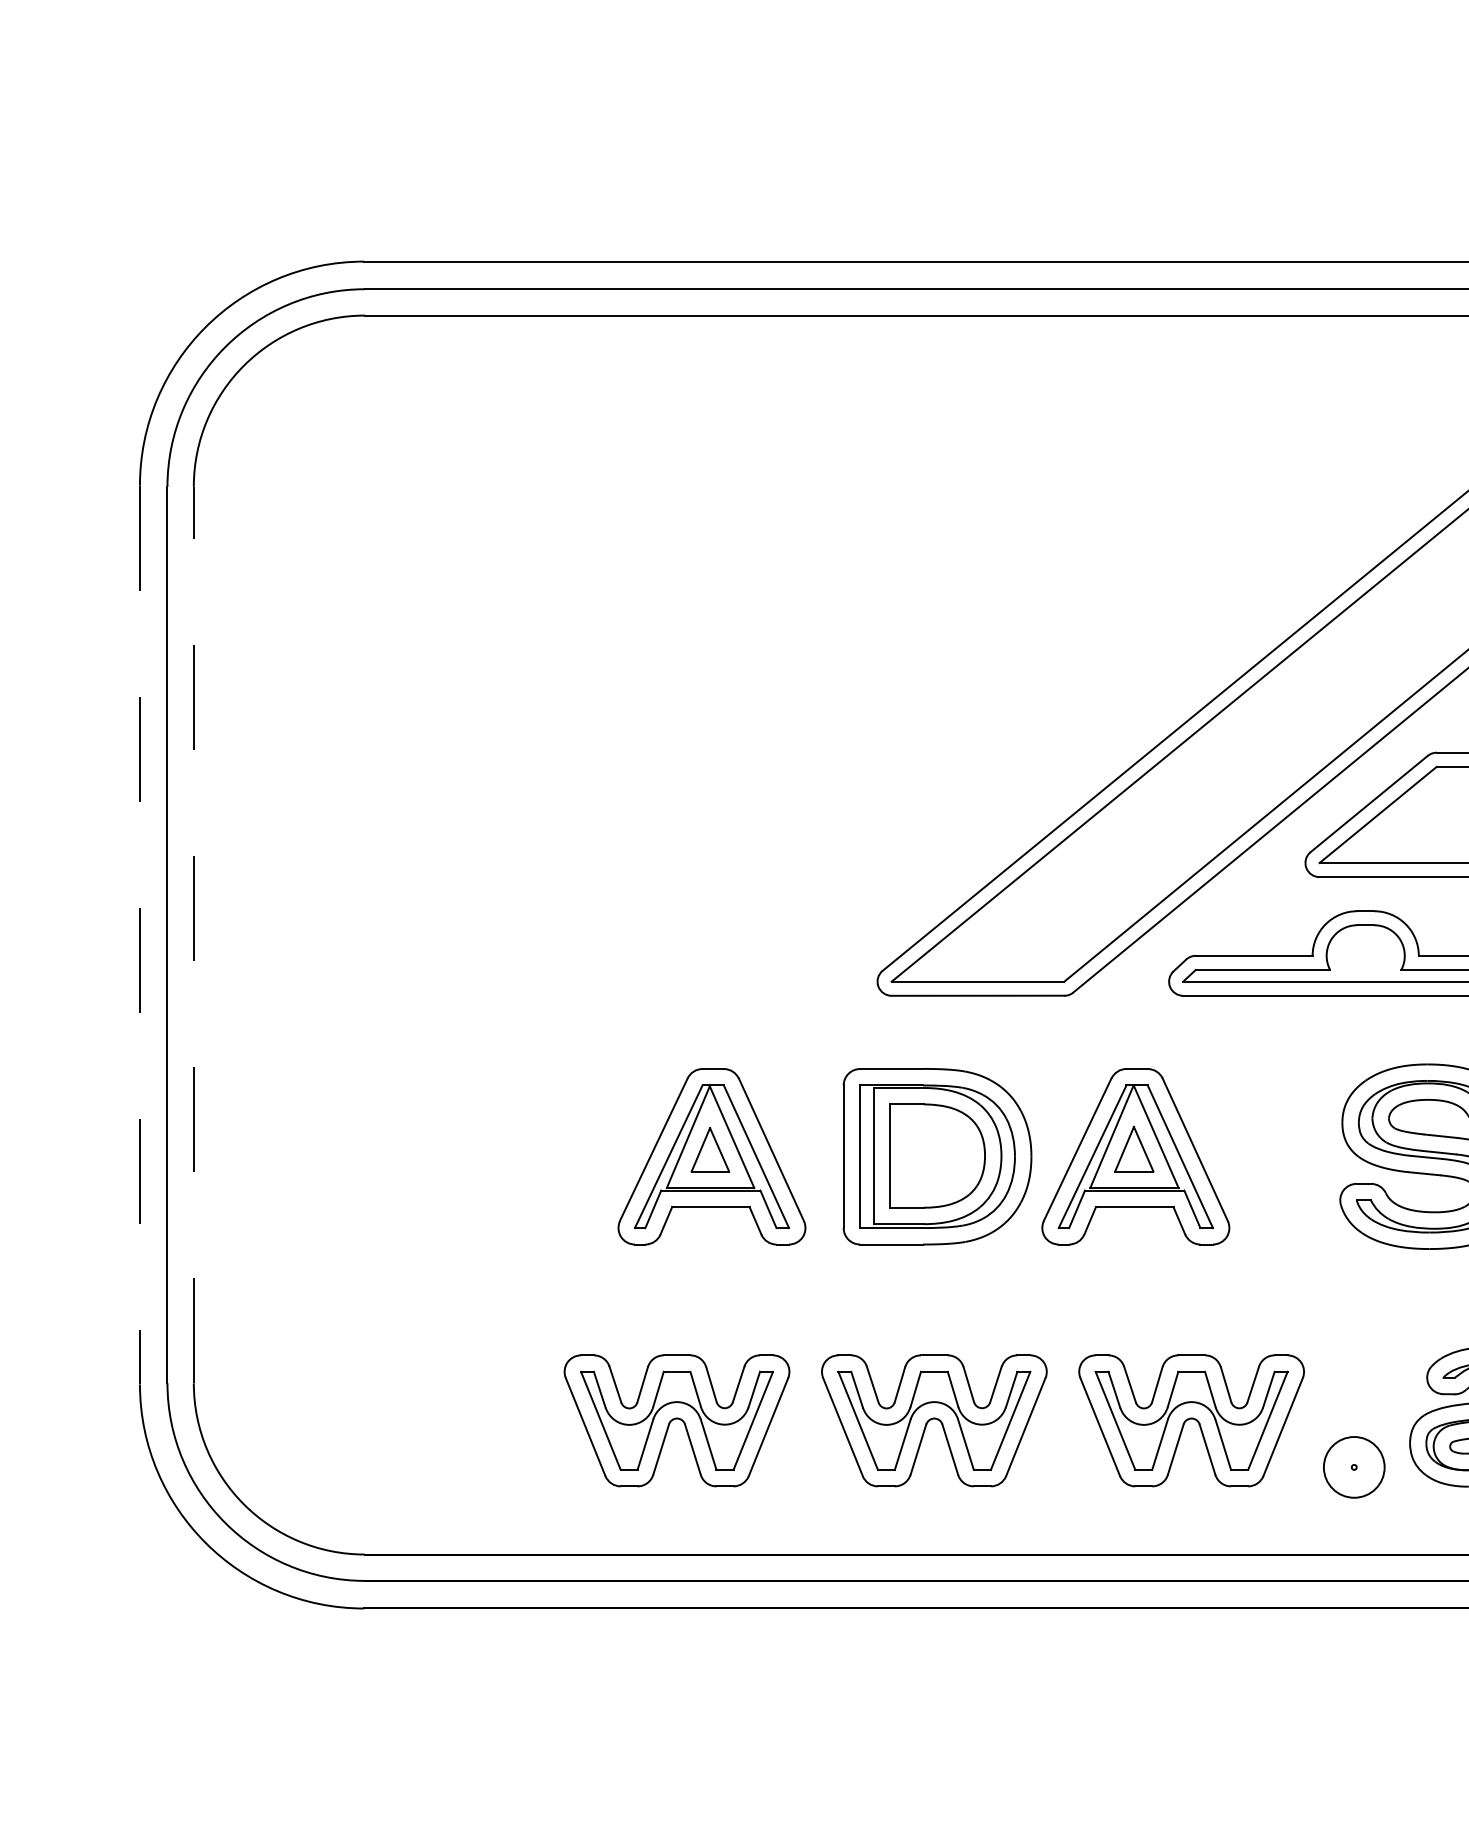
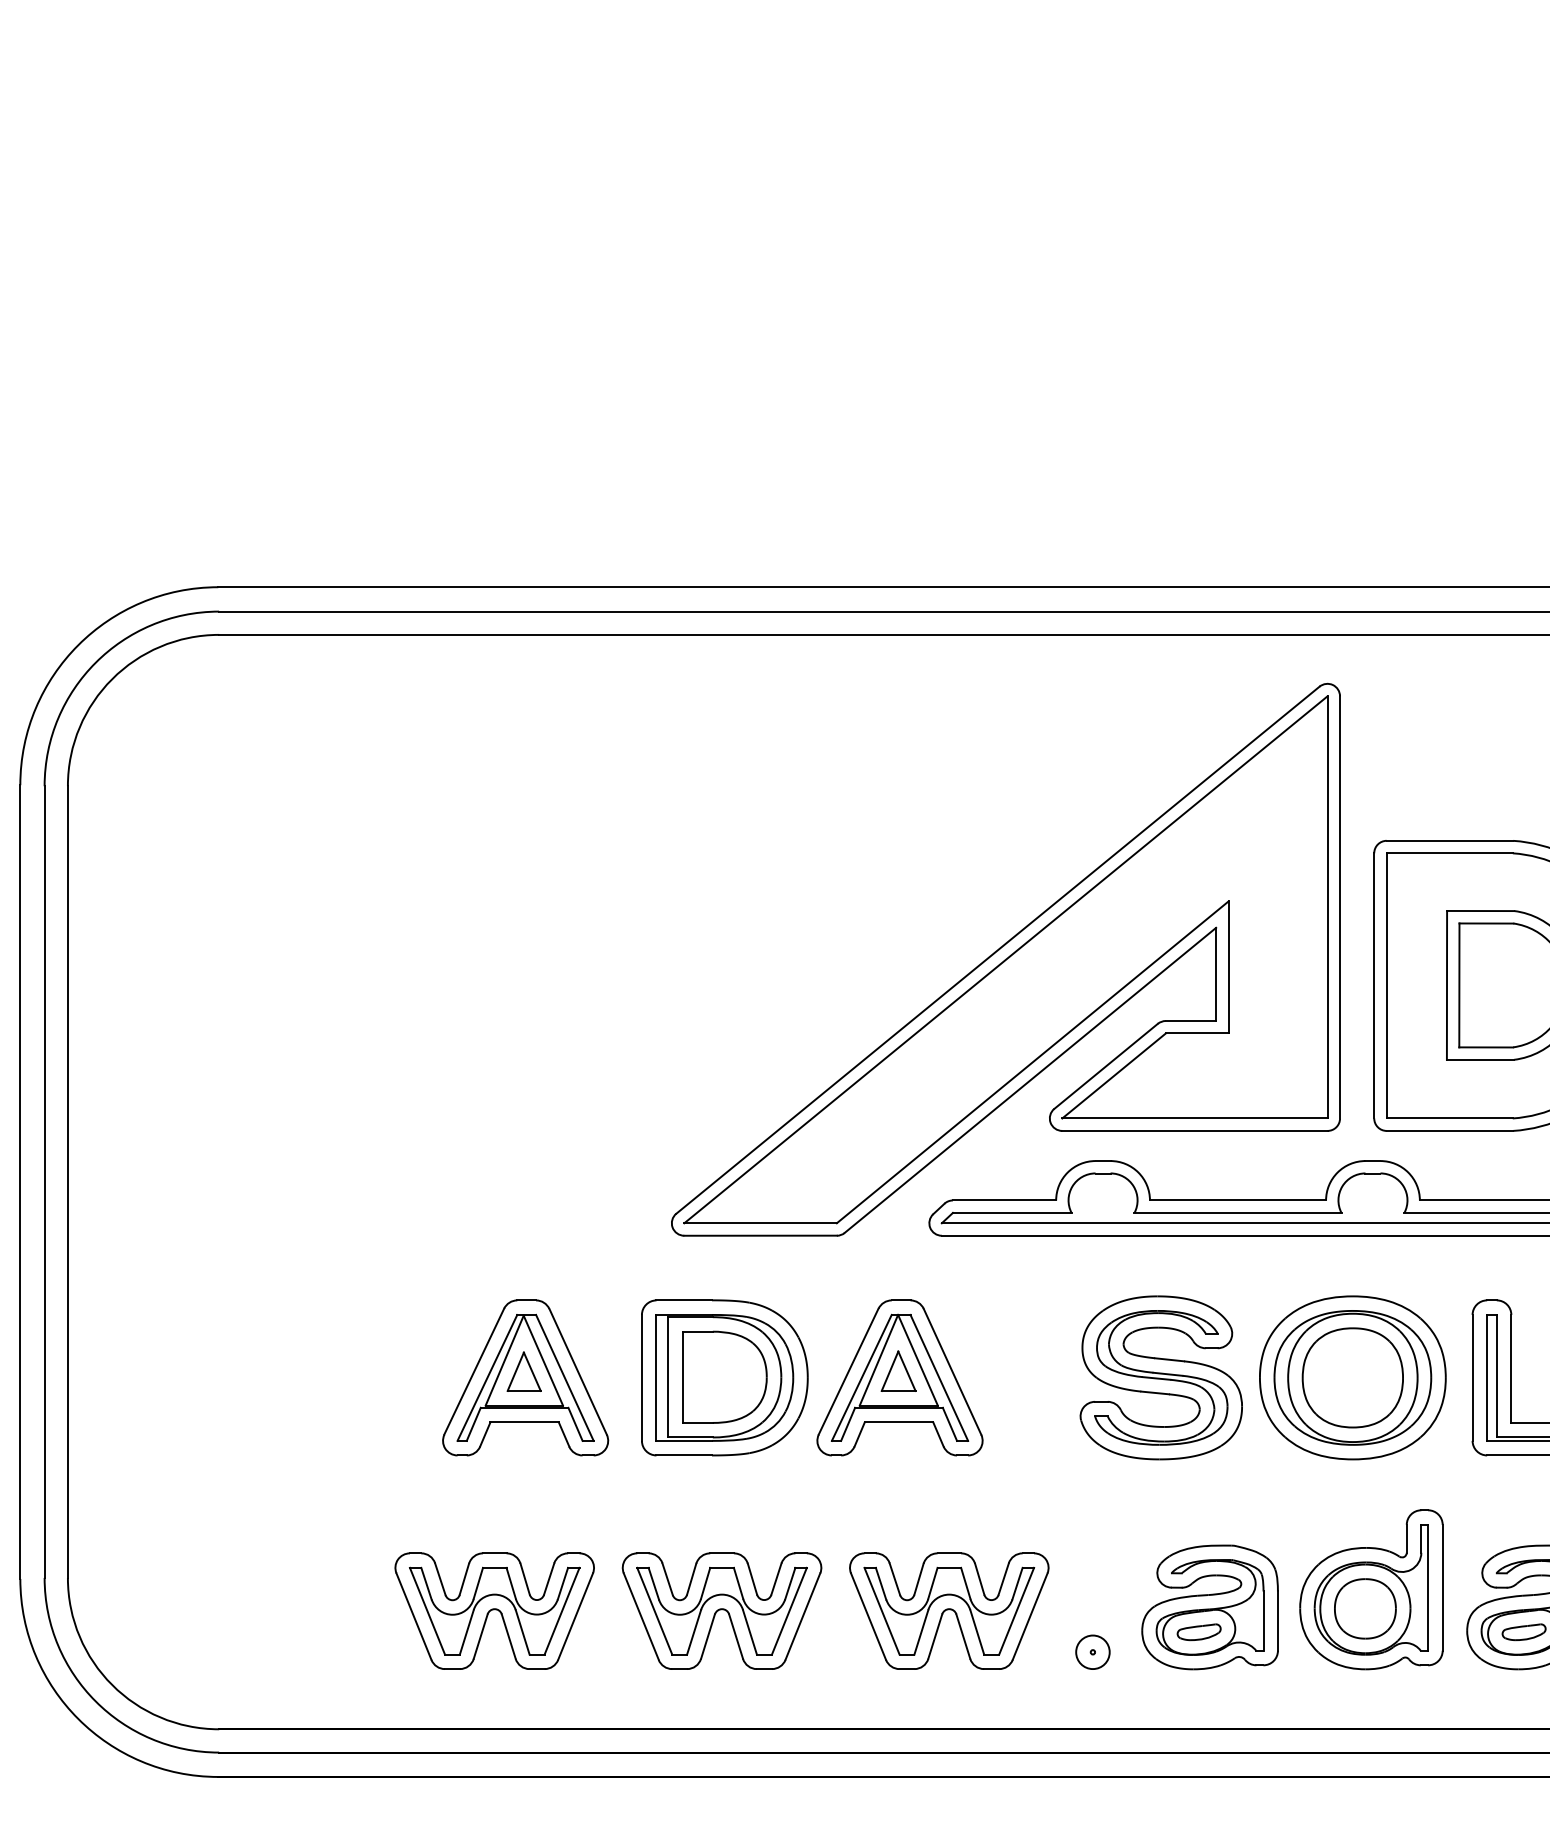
line: (140, 935) -> (20, 1182), dashed -> solid
line: (193, 935) -> (67, 1182), dashed -> solid
circle: (1353, 1467) -> (1092, 1652), size x0.62

